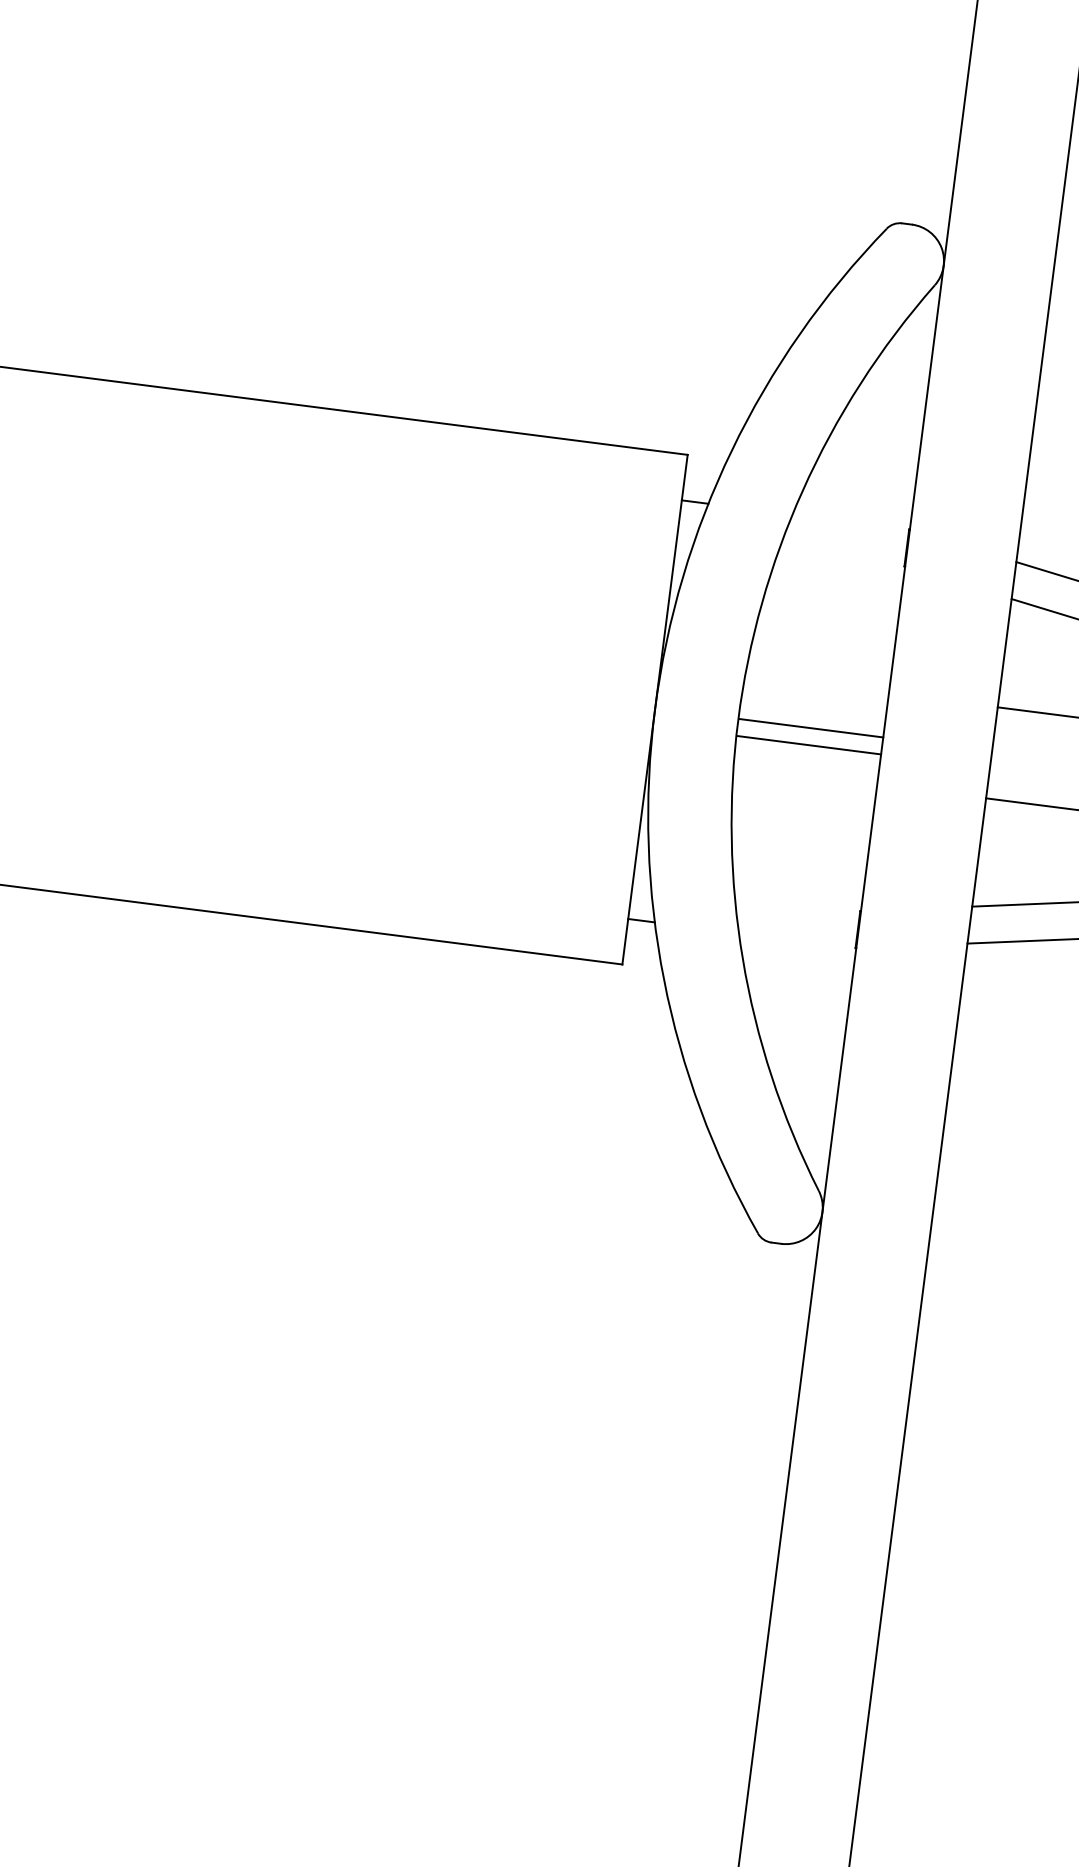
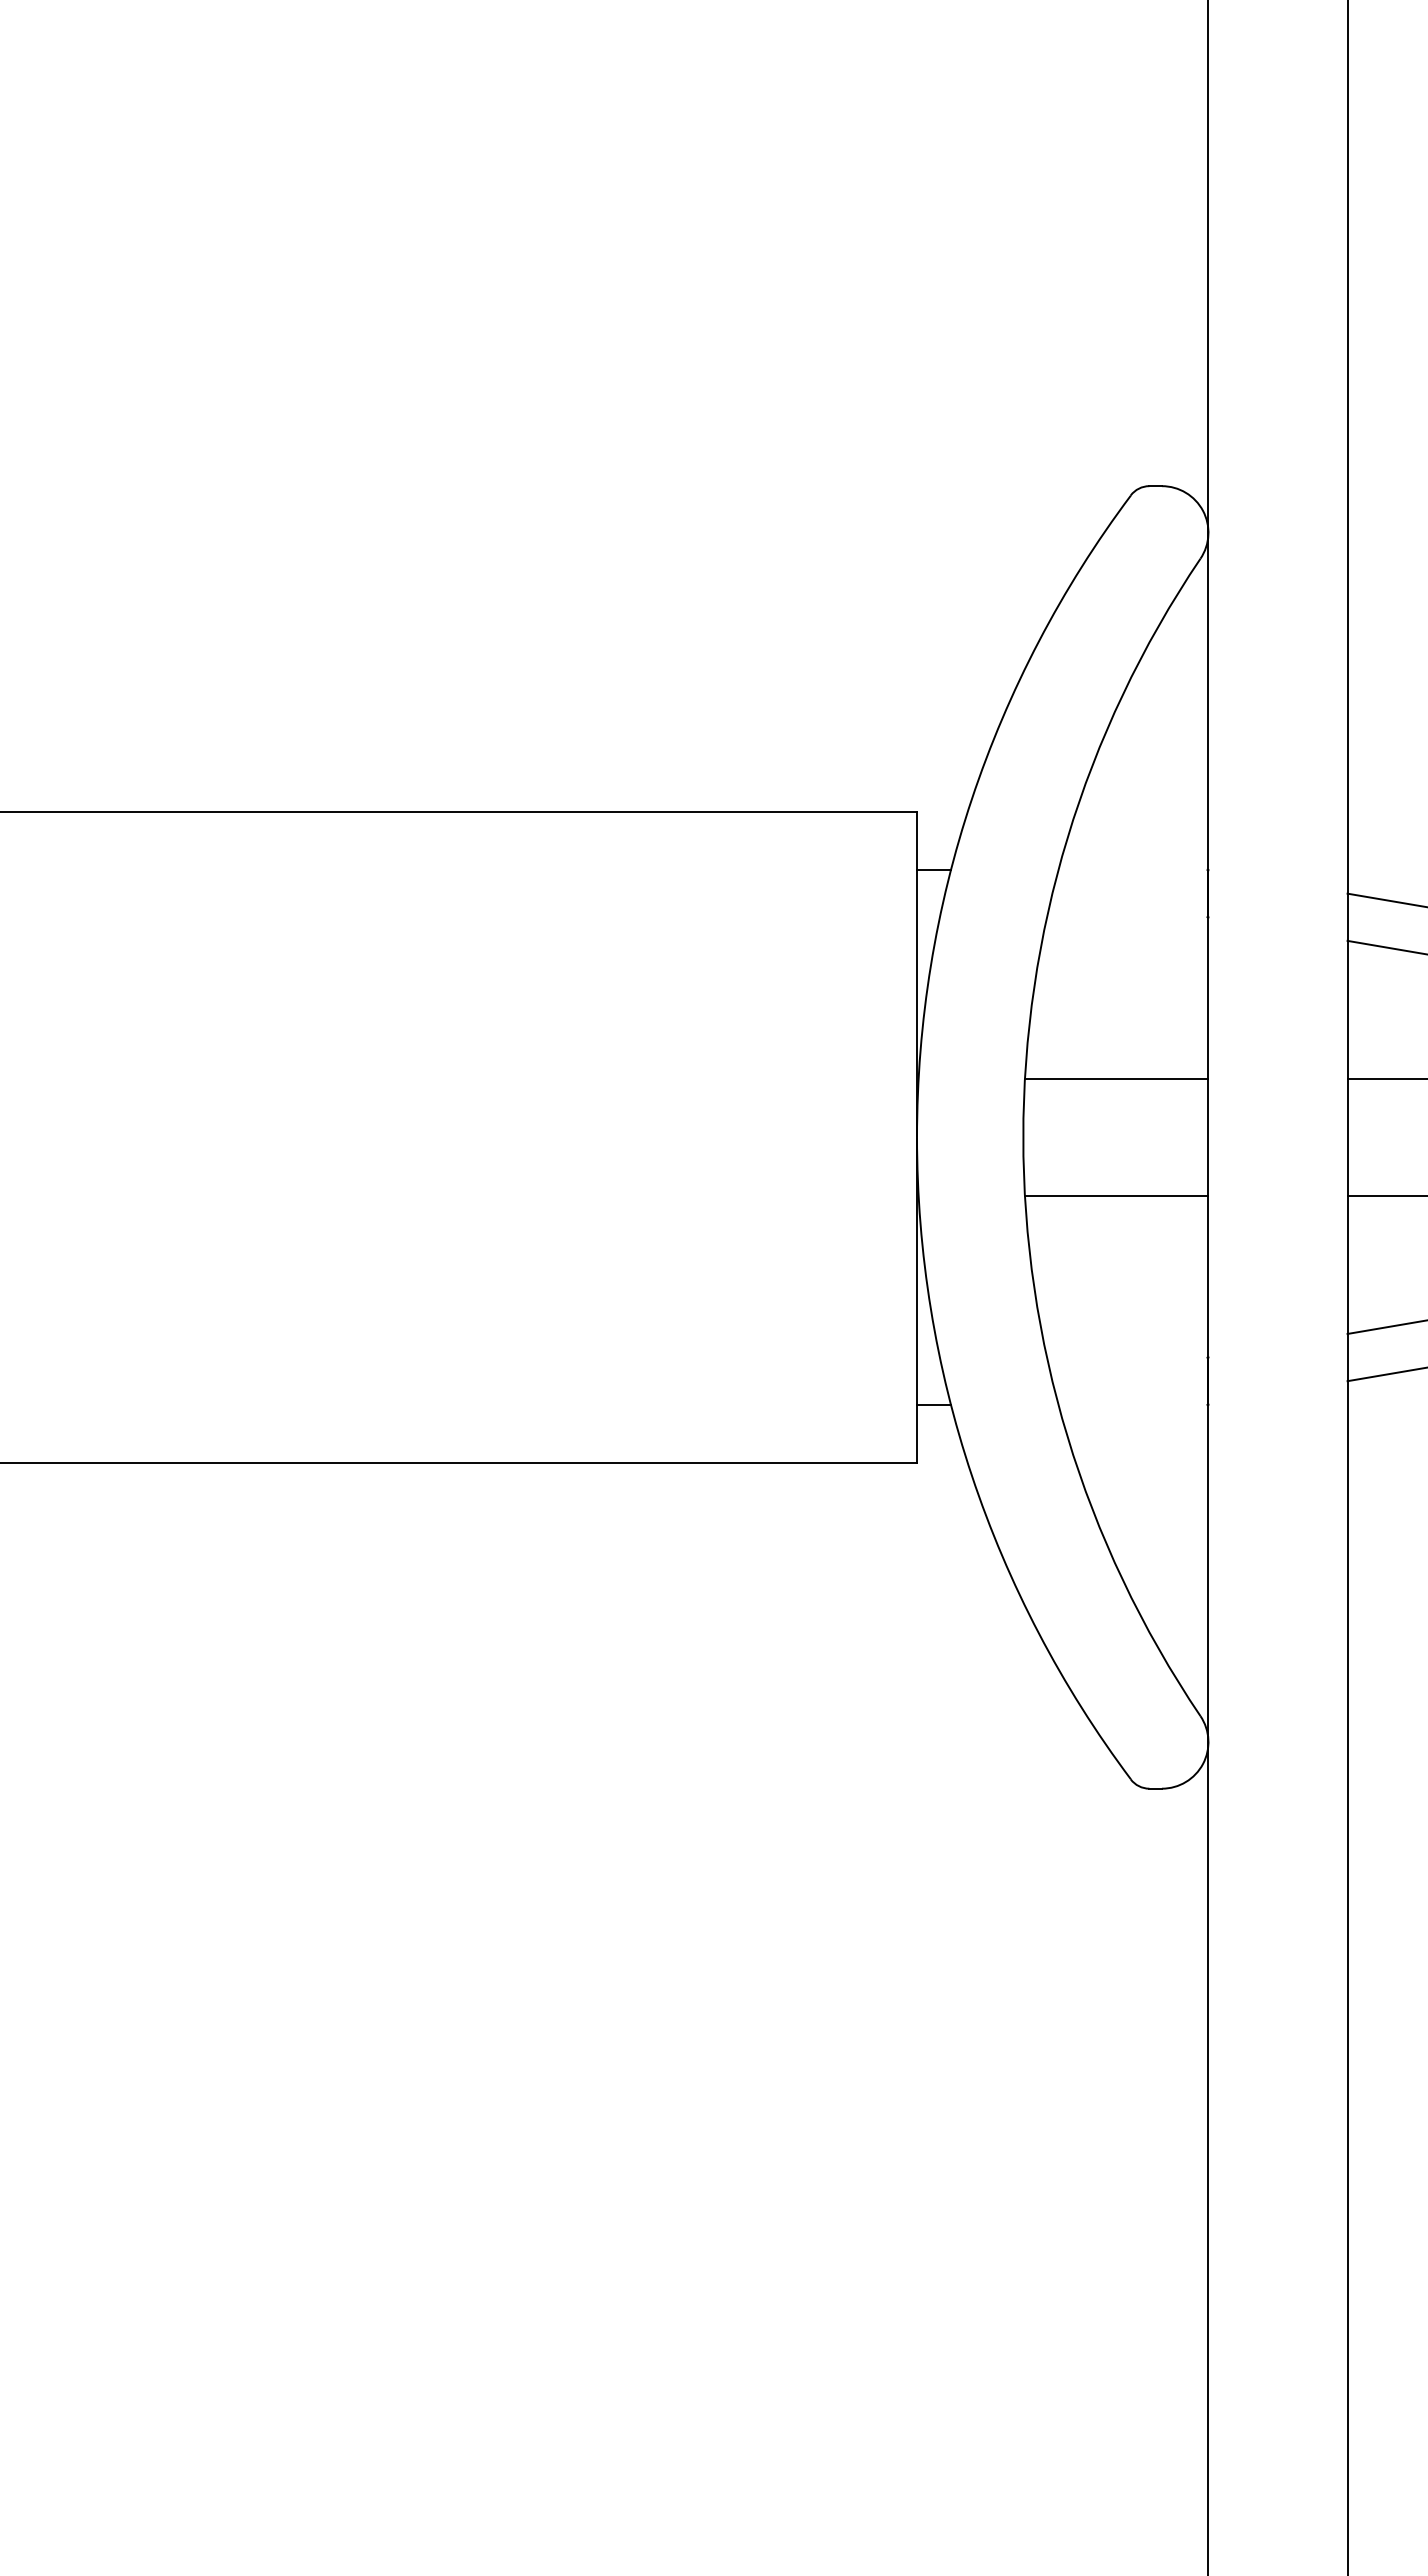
line: (811, 728) -> (1116, 1195), moved
line: (809, 745) -> (1116, 1079), moved

